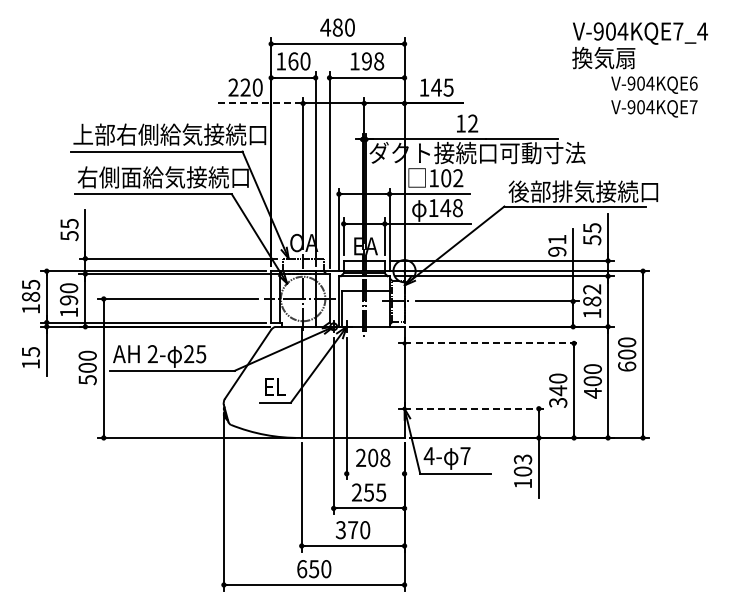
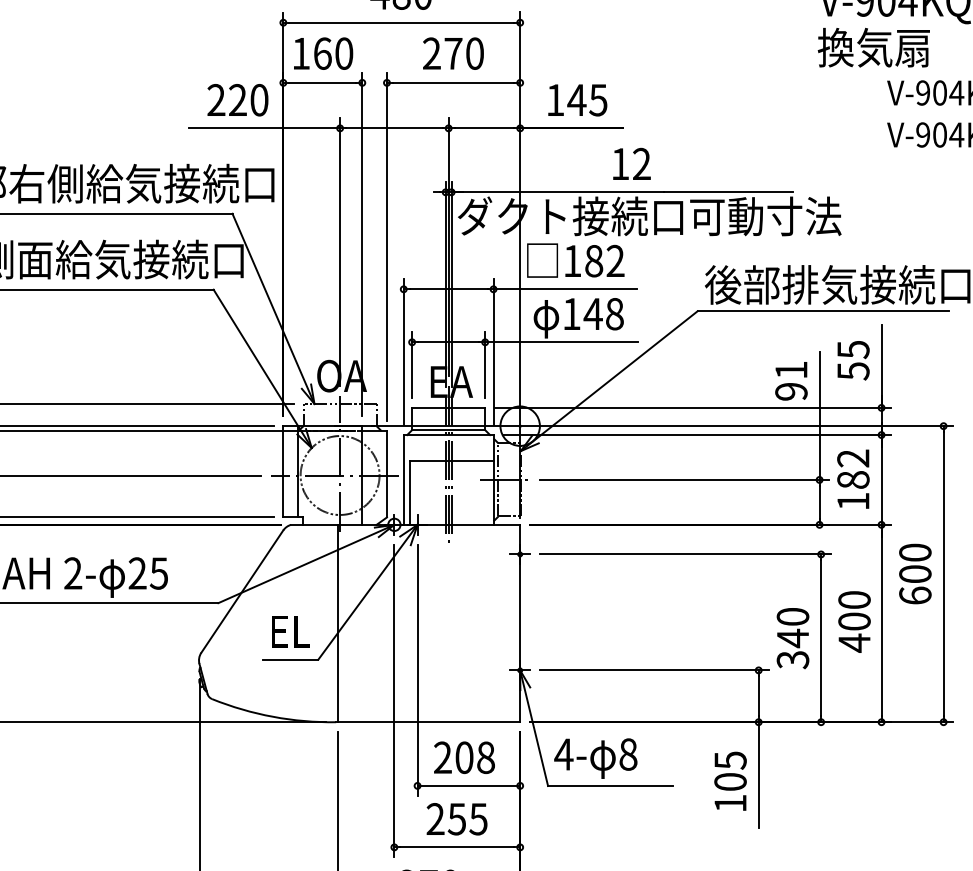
text: (366, 61) -> (452, 53), 198 -> 270
line: (261, 103) -> (266, 128), dashed -> solid
text: (446, 177) -> (594, 259), 102 -> 182
line: (497, 343) -> (685, 554), dashed -> solid
line: (480, 408) -> (655, 669), dashed -> solid
text: (465, 456) -> (628, 755), 7 -> 8
text: (522, 458) -> (729, 758), 103 -> 105
line: (375, 473) -> (468, 785), added

